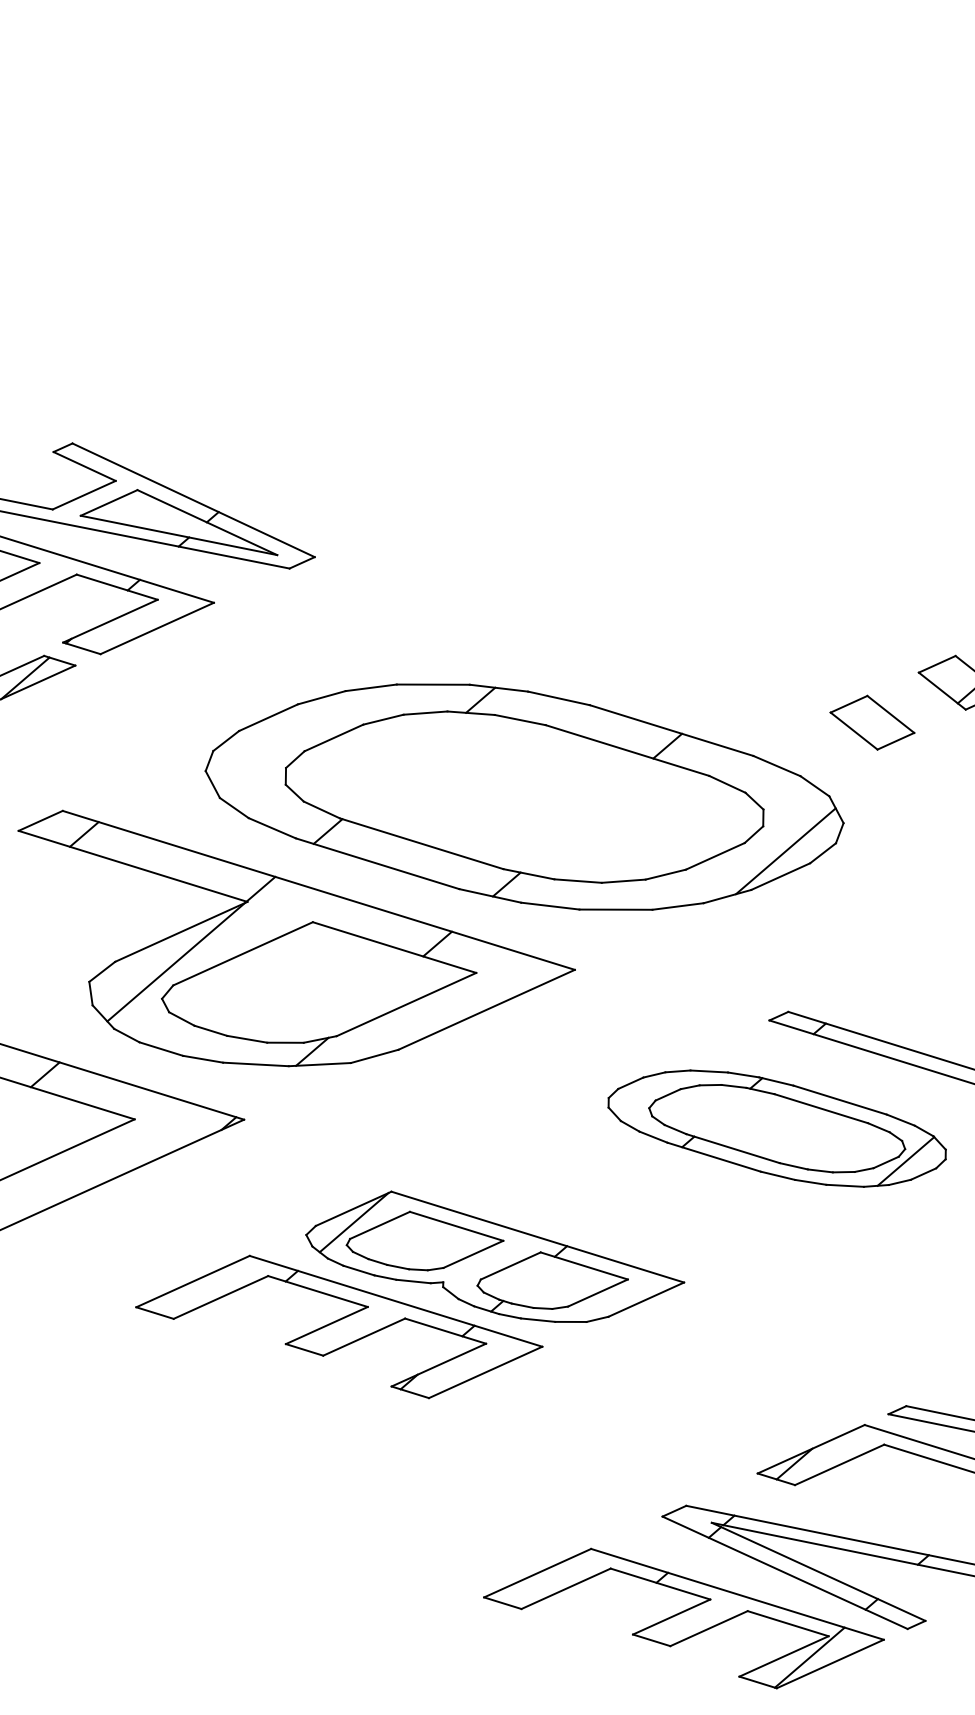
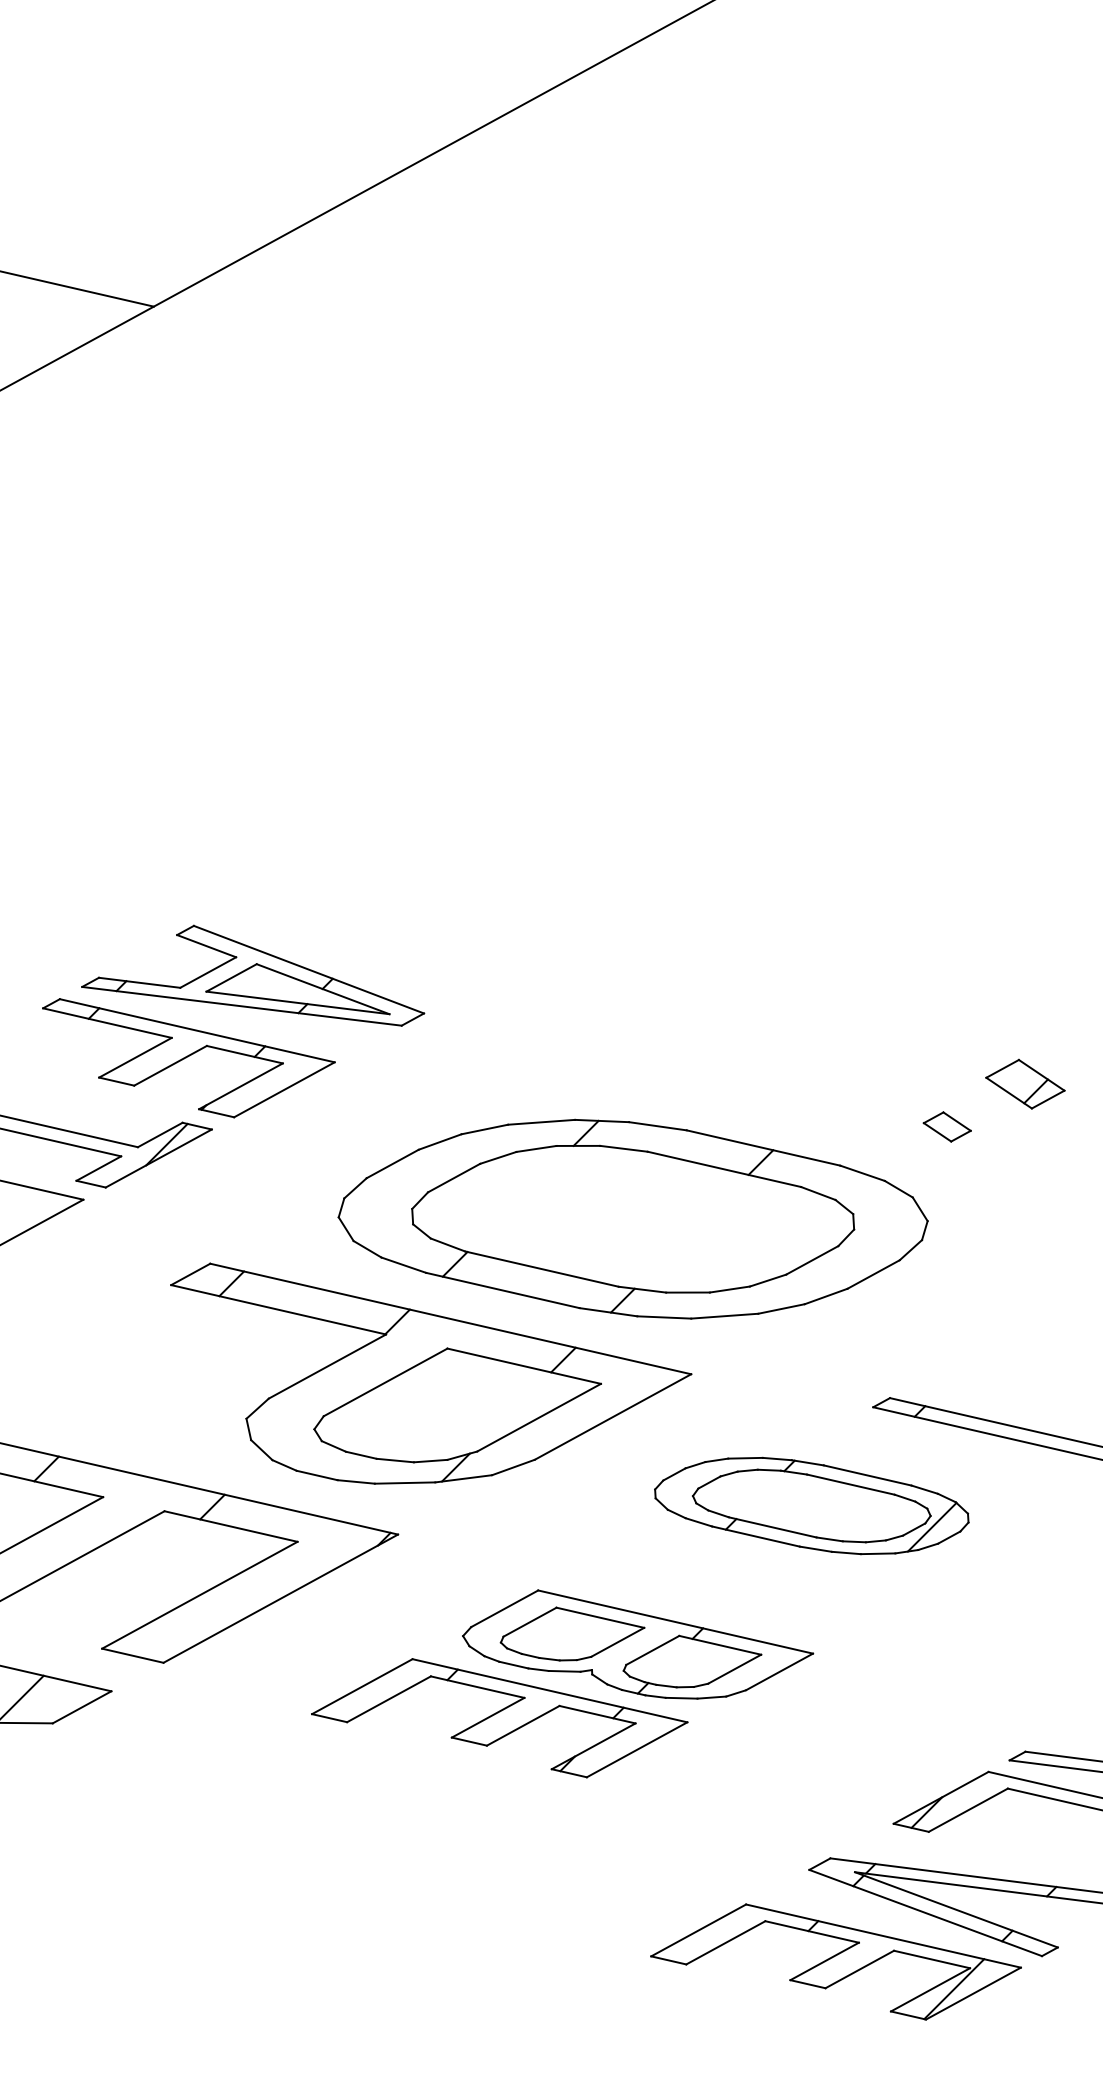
part: (872, 722) -> (947, 1126), size x0.6
line: (785, 850) -> (876, 1250), removed
line: (175, 961) -> (324, 1394), removed
part: (776, 1128) -> (811, 1505), moved
line: (353, 1221) -> (505, 1620), removed

